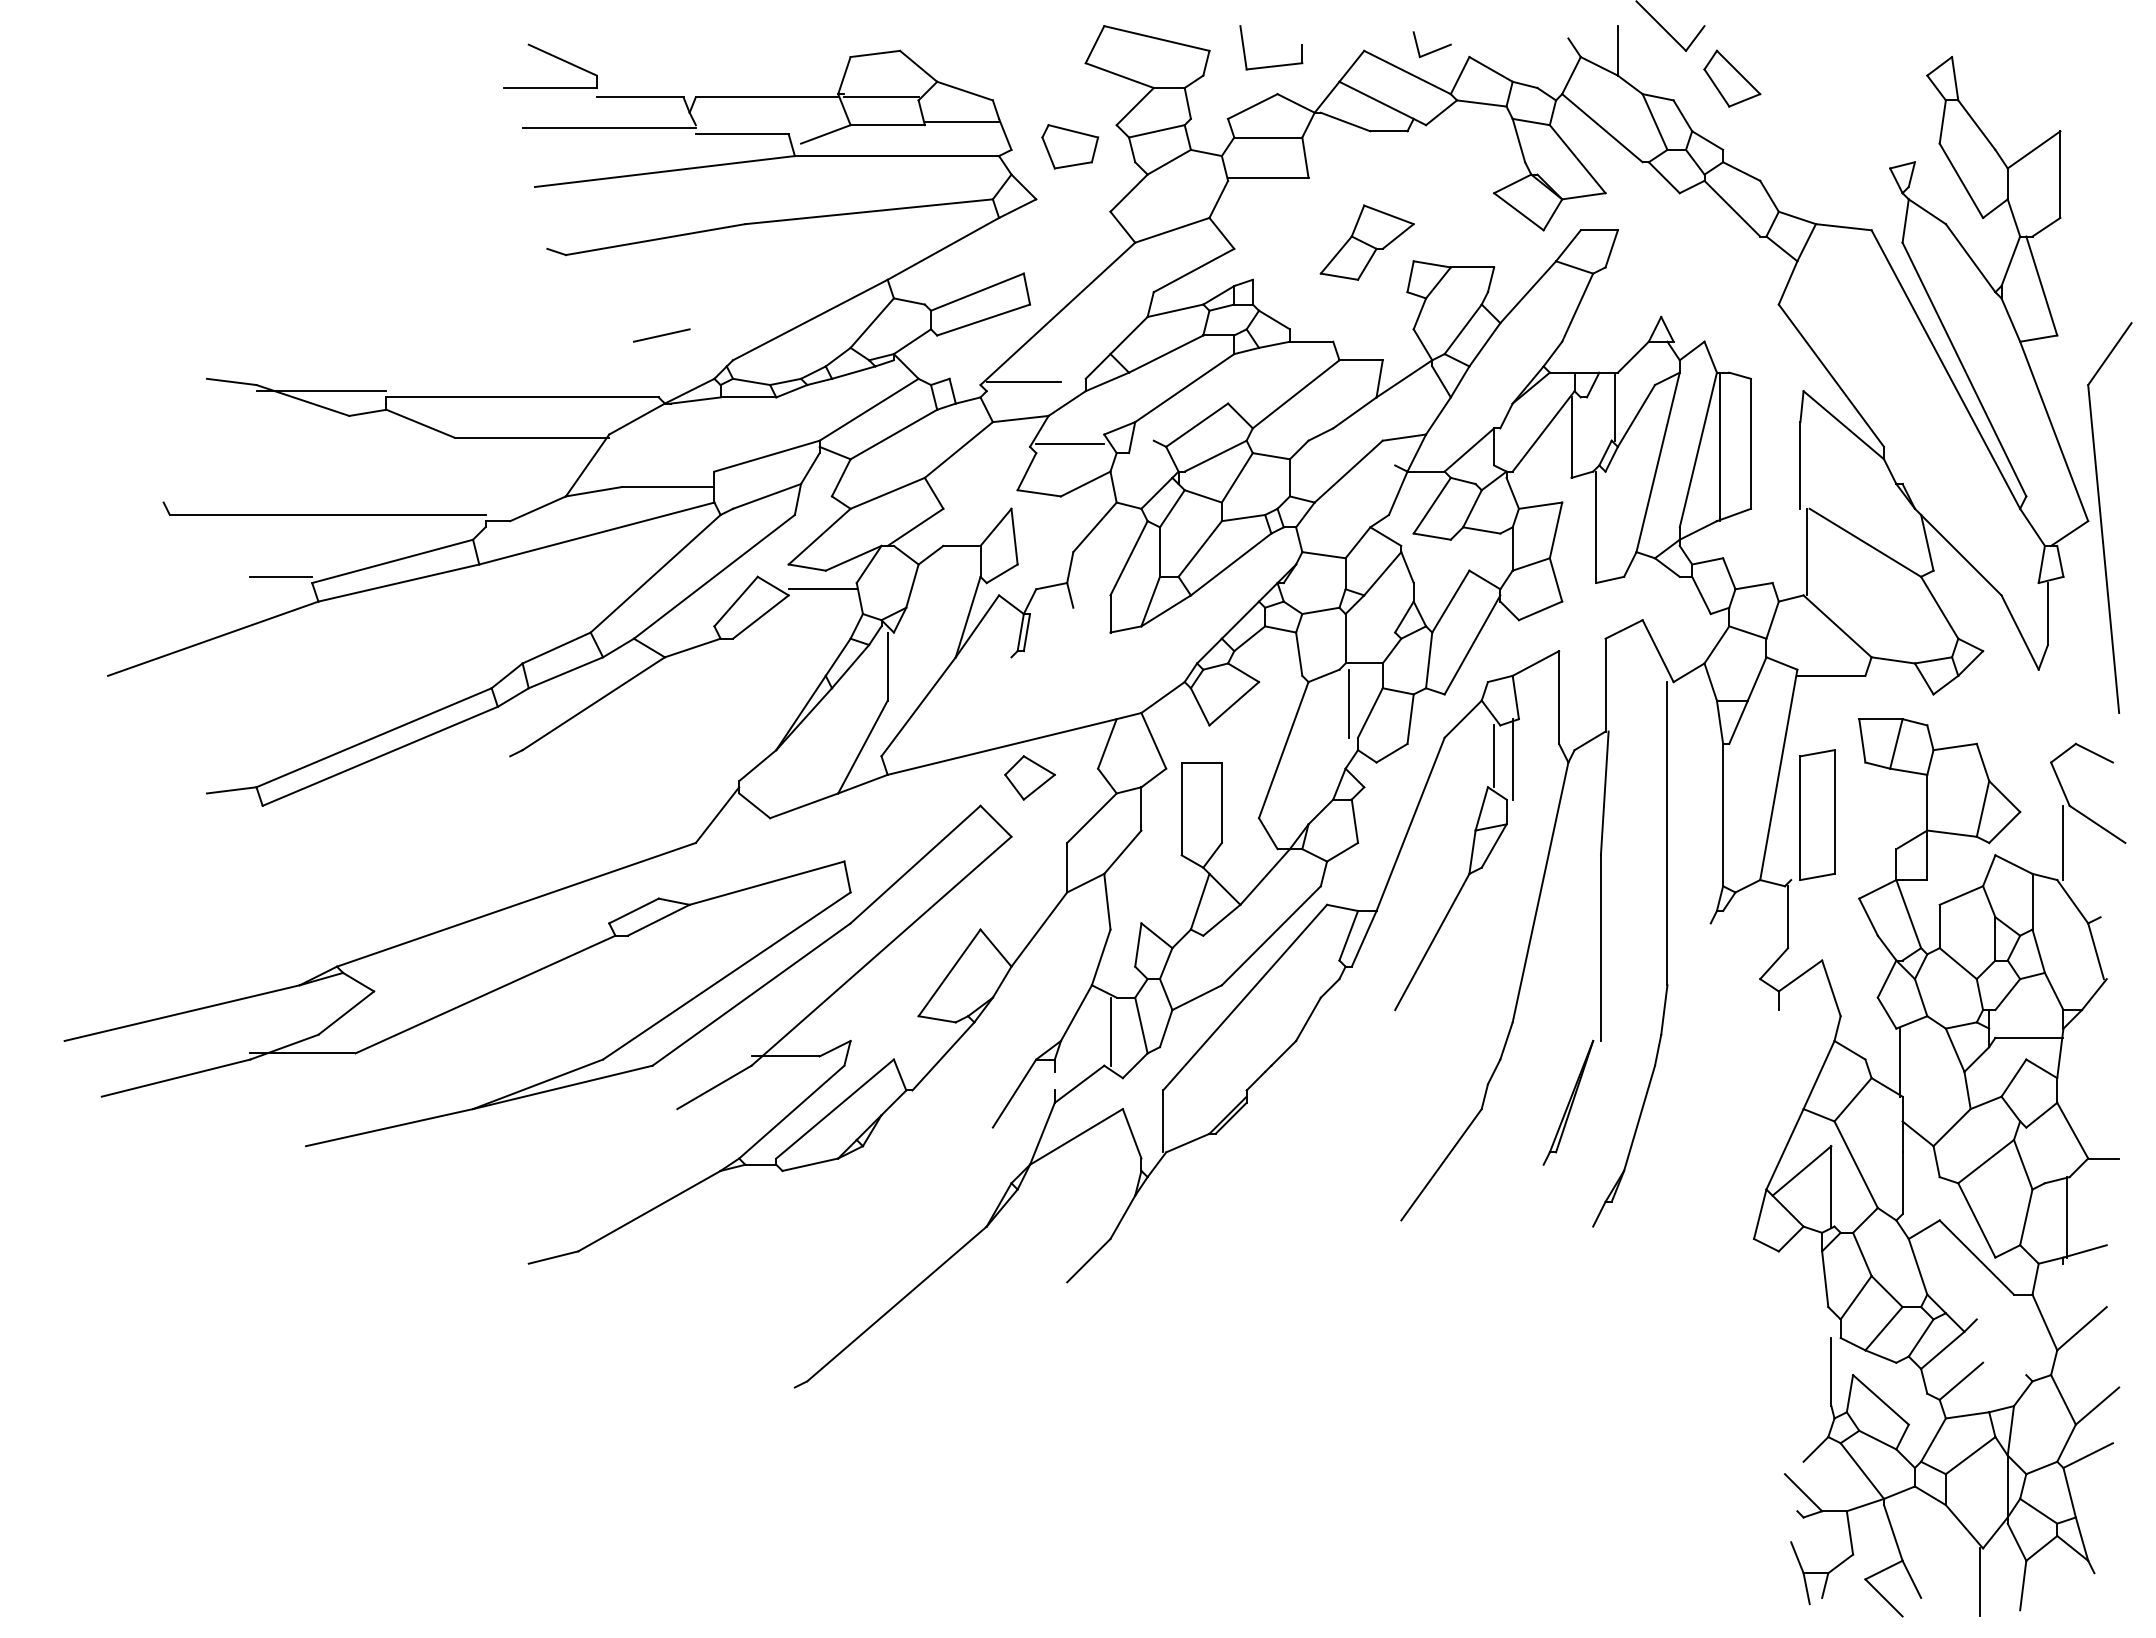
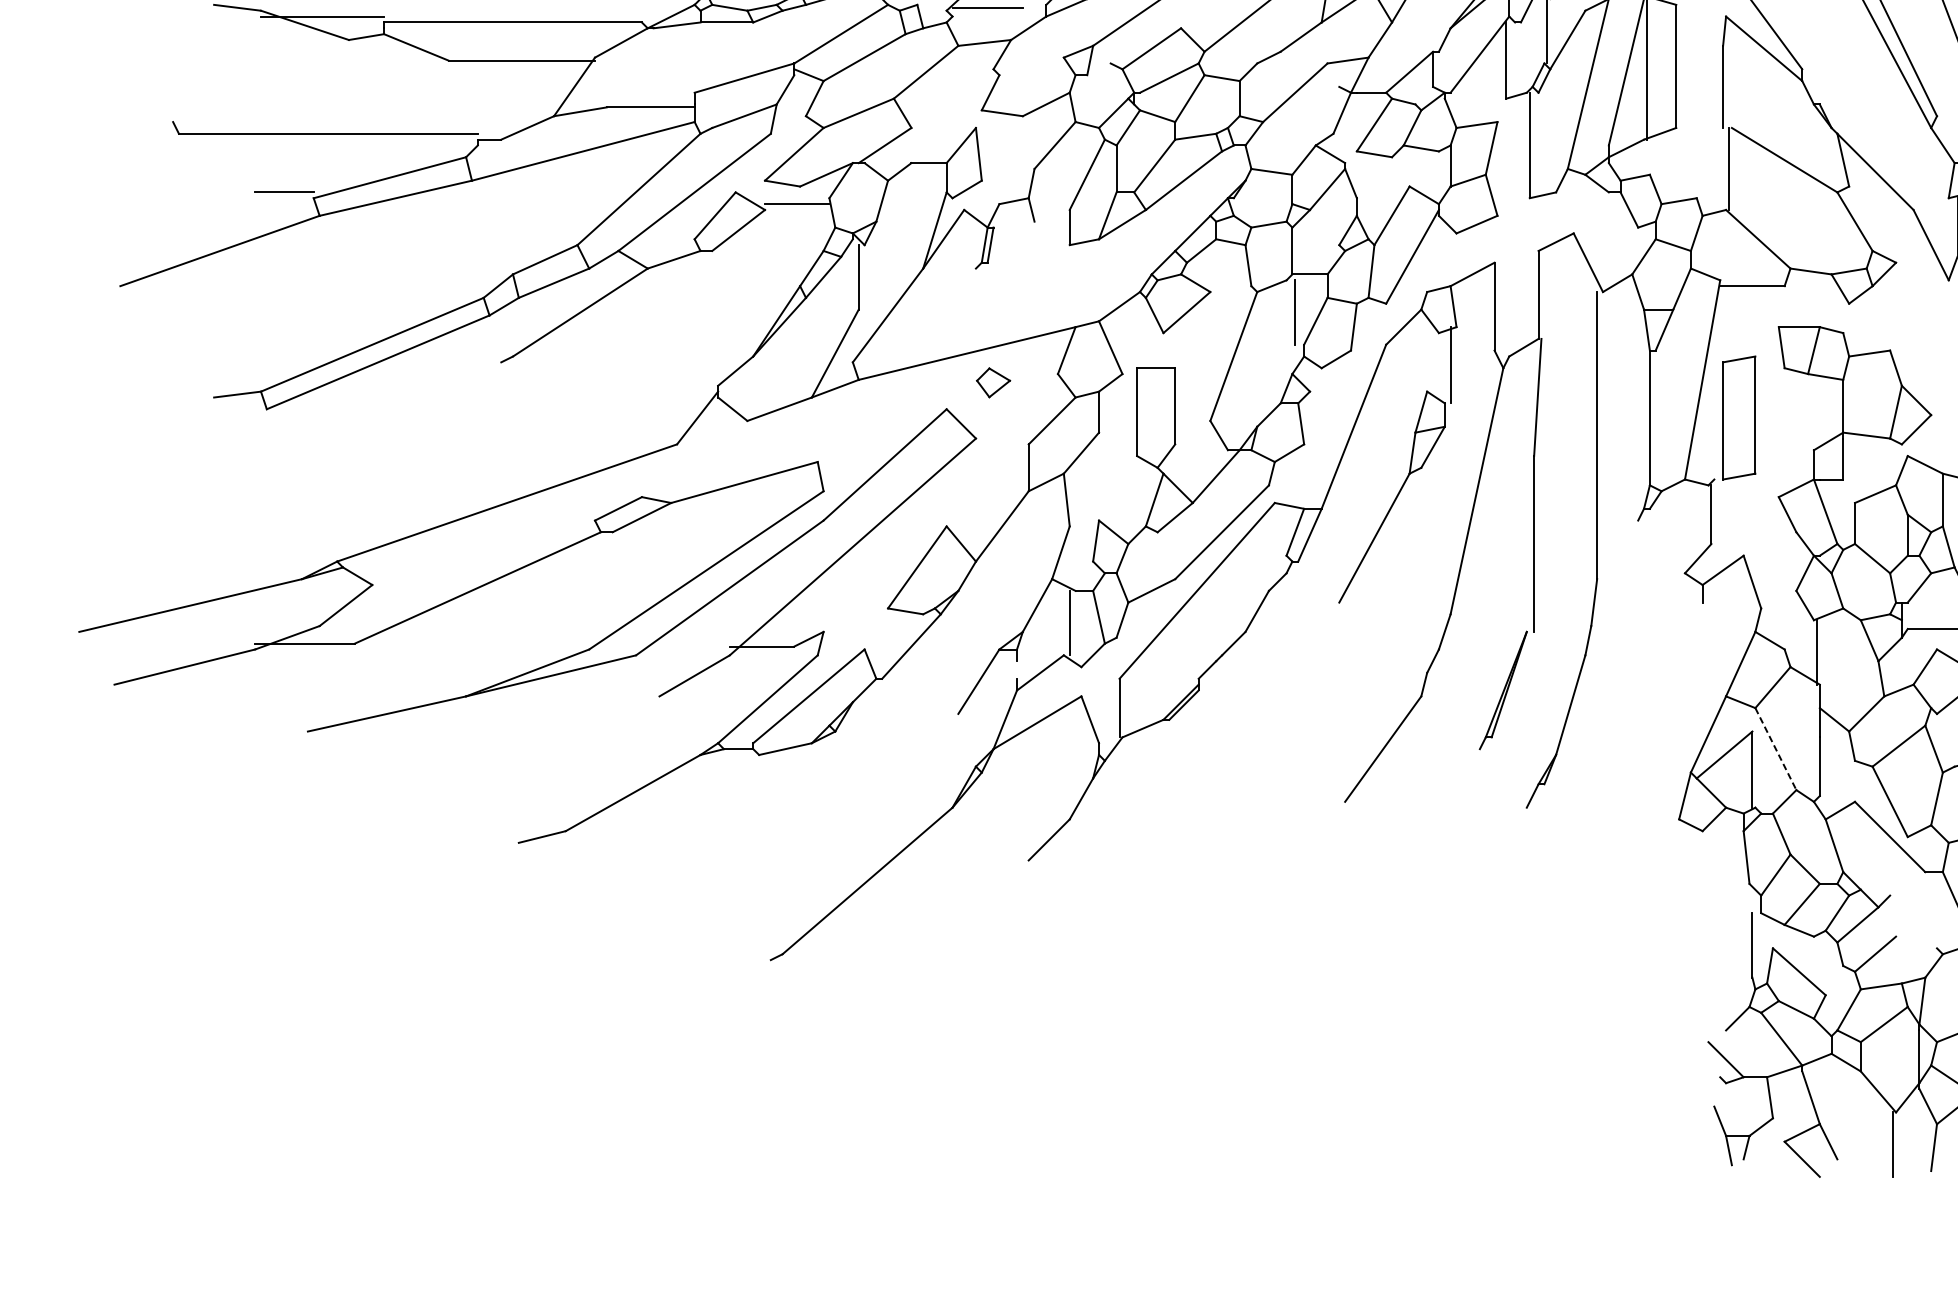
line: (1070, 443) -> (1031, 66), removed
line: (1494, 756) -> (1433, 362), removed
part: (1029, 777) -> (993, 382), size x0.7
line: (1856, 1165) -> (1776, 749), solid -> dashed

